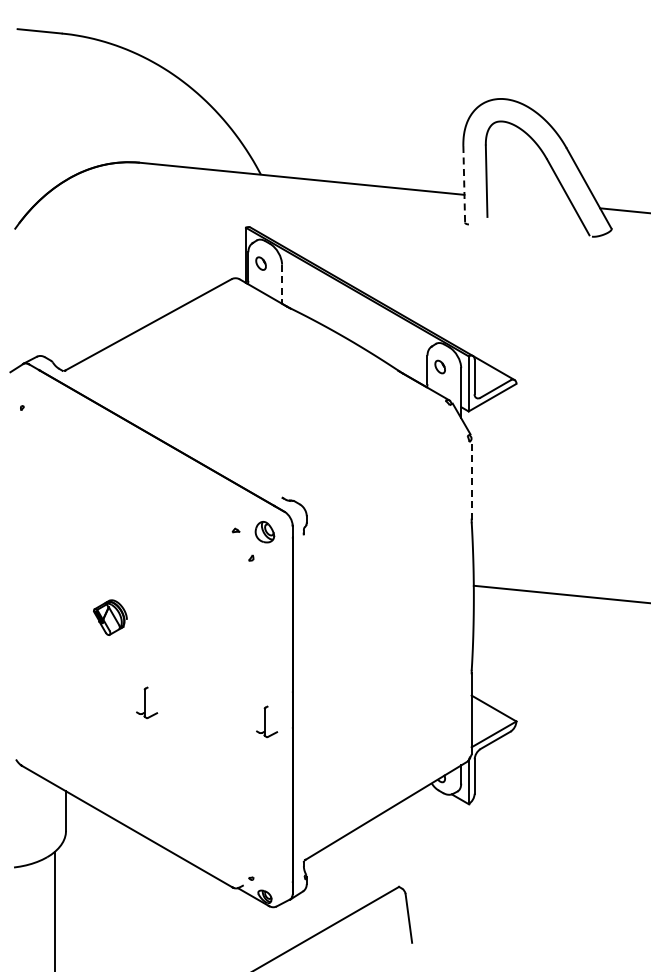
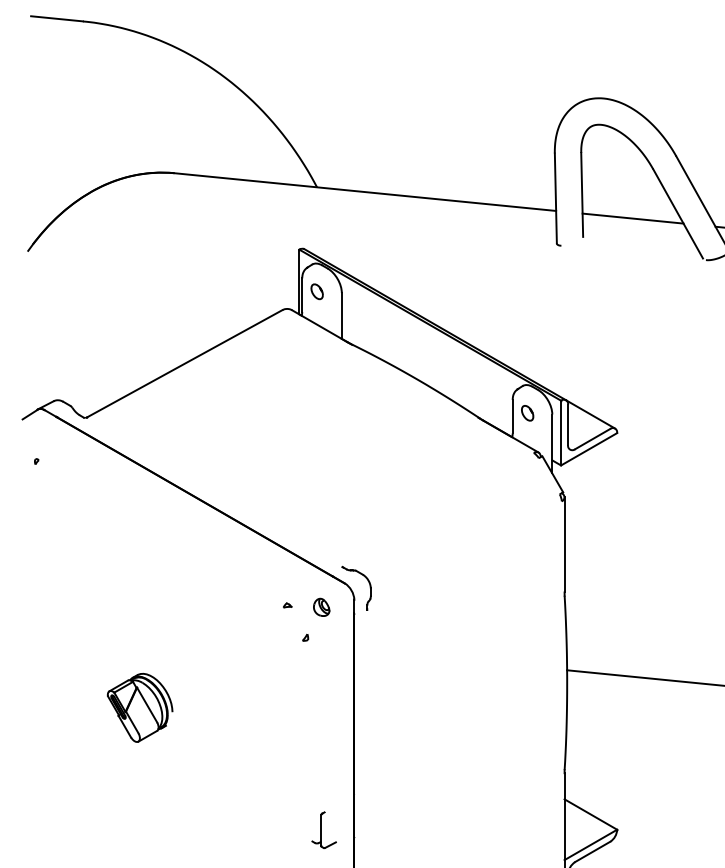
line: (464, 184) -> (556, 198), dashed -> solid
line: (529, 201) -> (632, 218), added
line: (282, 284) -> (342, 316), dashed -> solid
line: (471, 478) -> (564, 544), dashed -> solid
part: (264, 532) -> (321, 607), size x0.71
part: (110, 617) -> (140, 707), size x1.67
part: (147, 702) -> (183, 807), removed

